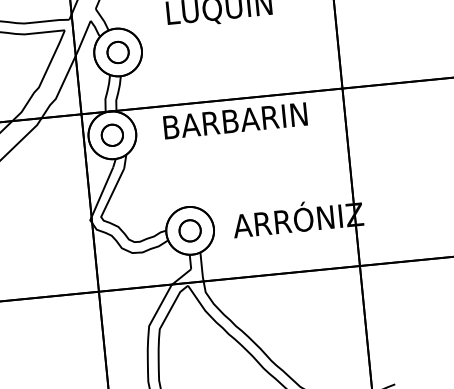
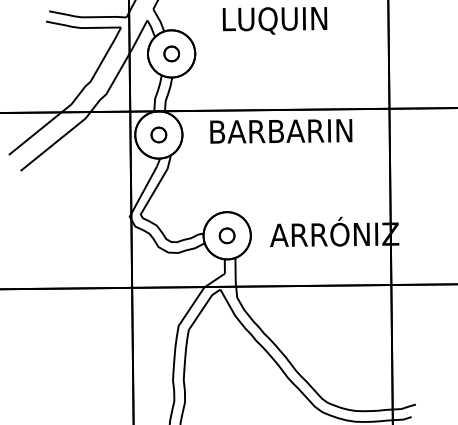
part: (117, 52) -> (171, 53), size x0.7
part: (111, 134) -> (158, 134), size x0.7
part: (189, 230) -> (226, 235), size x0.7

